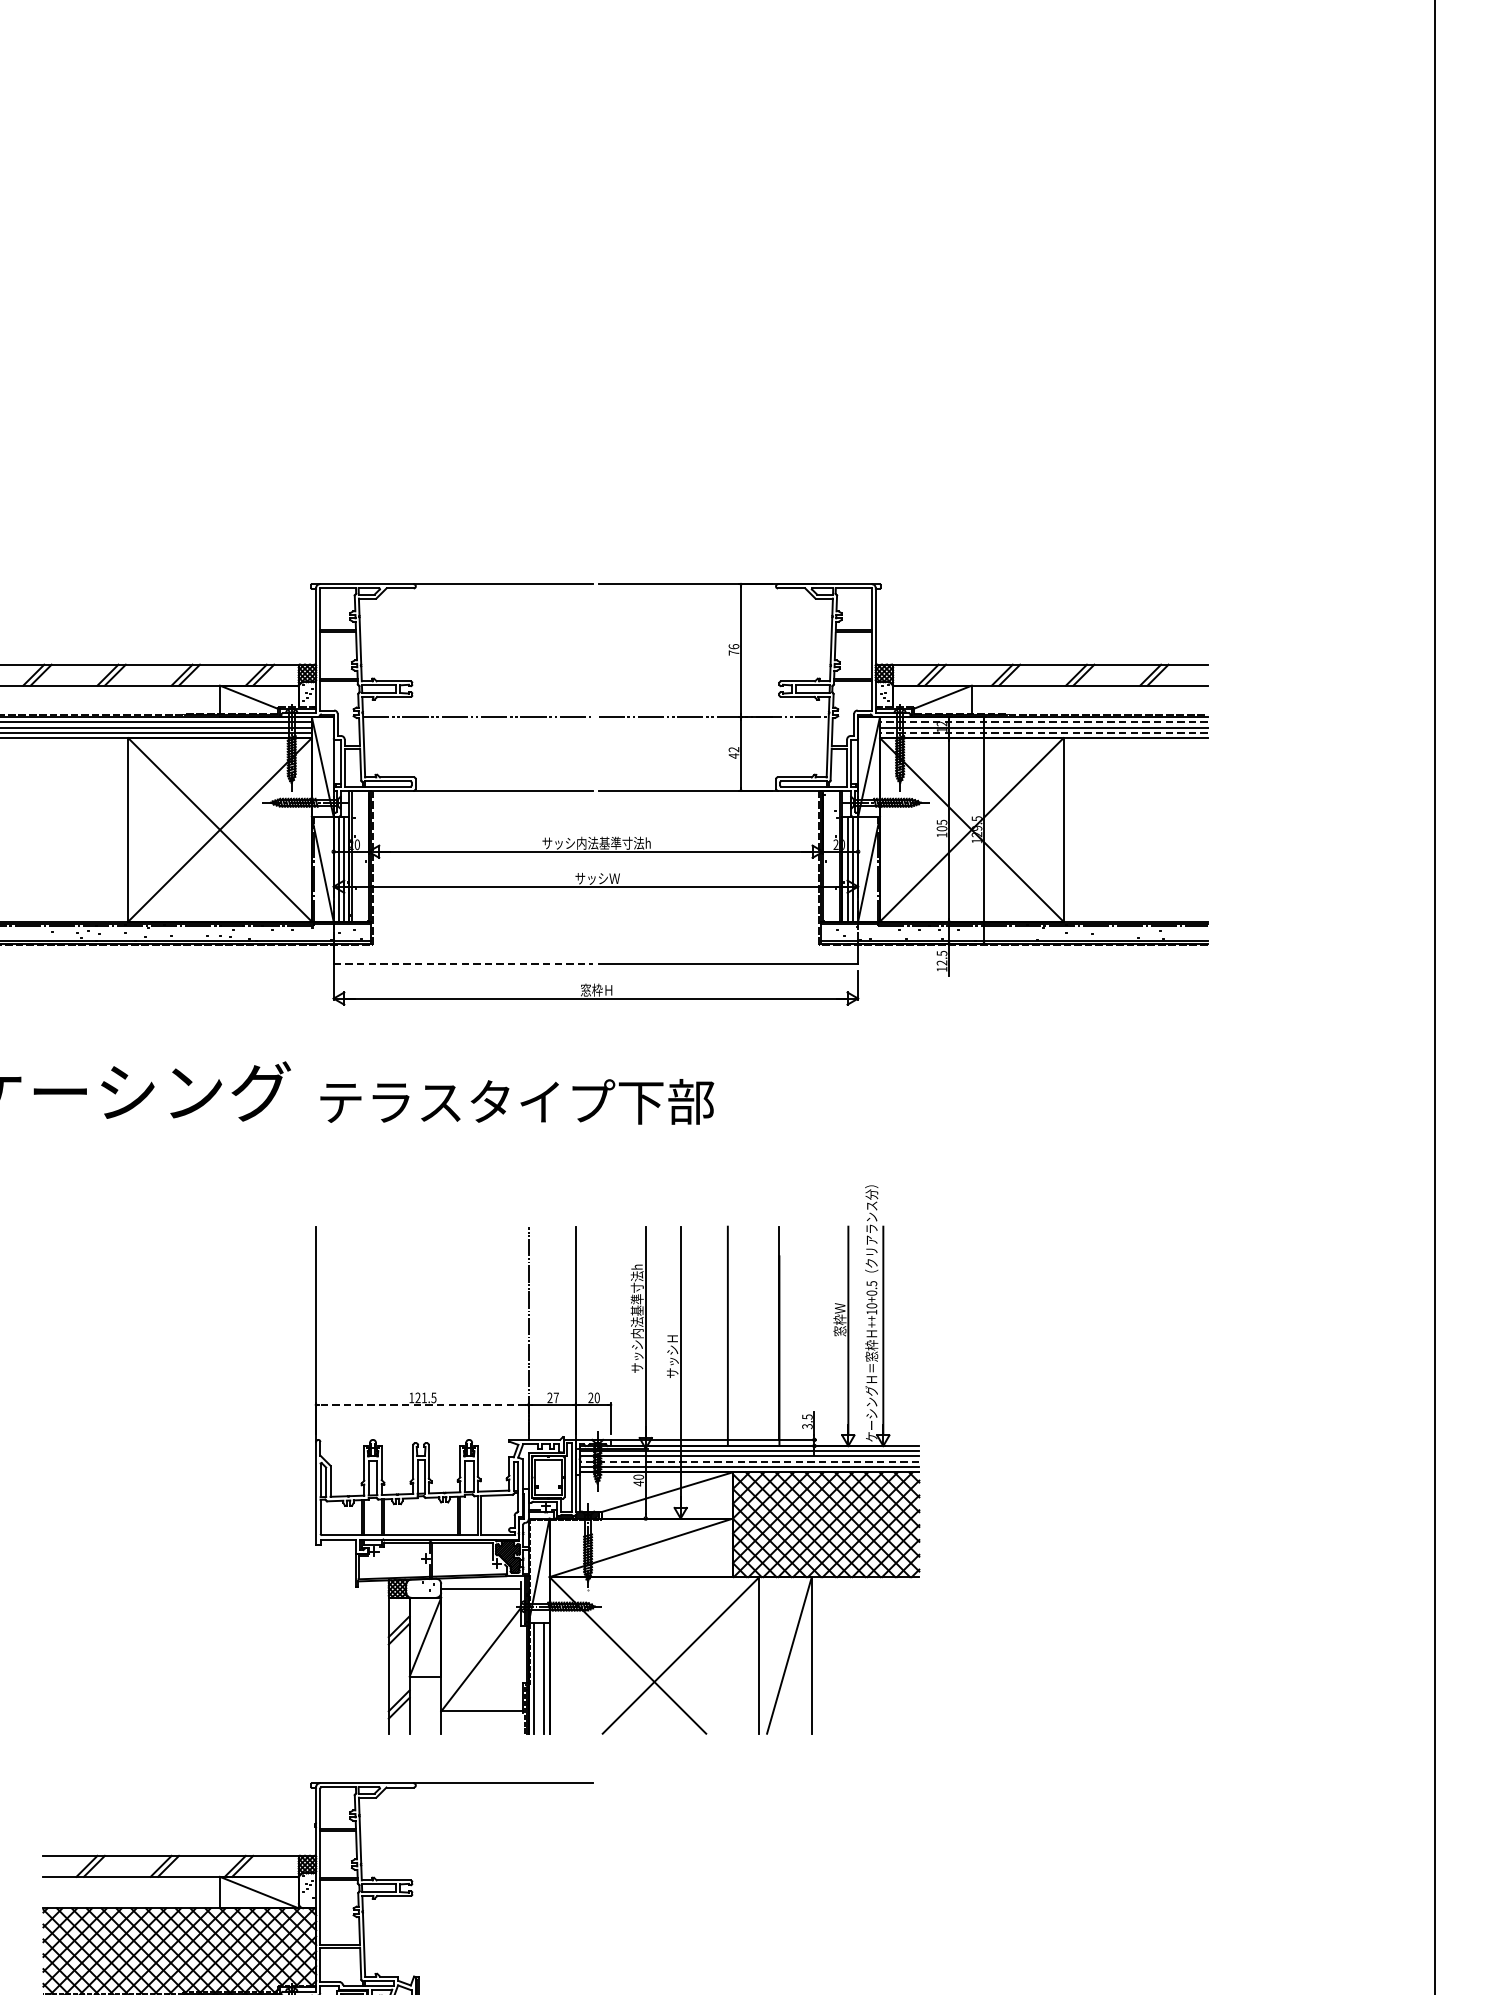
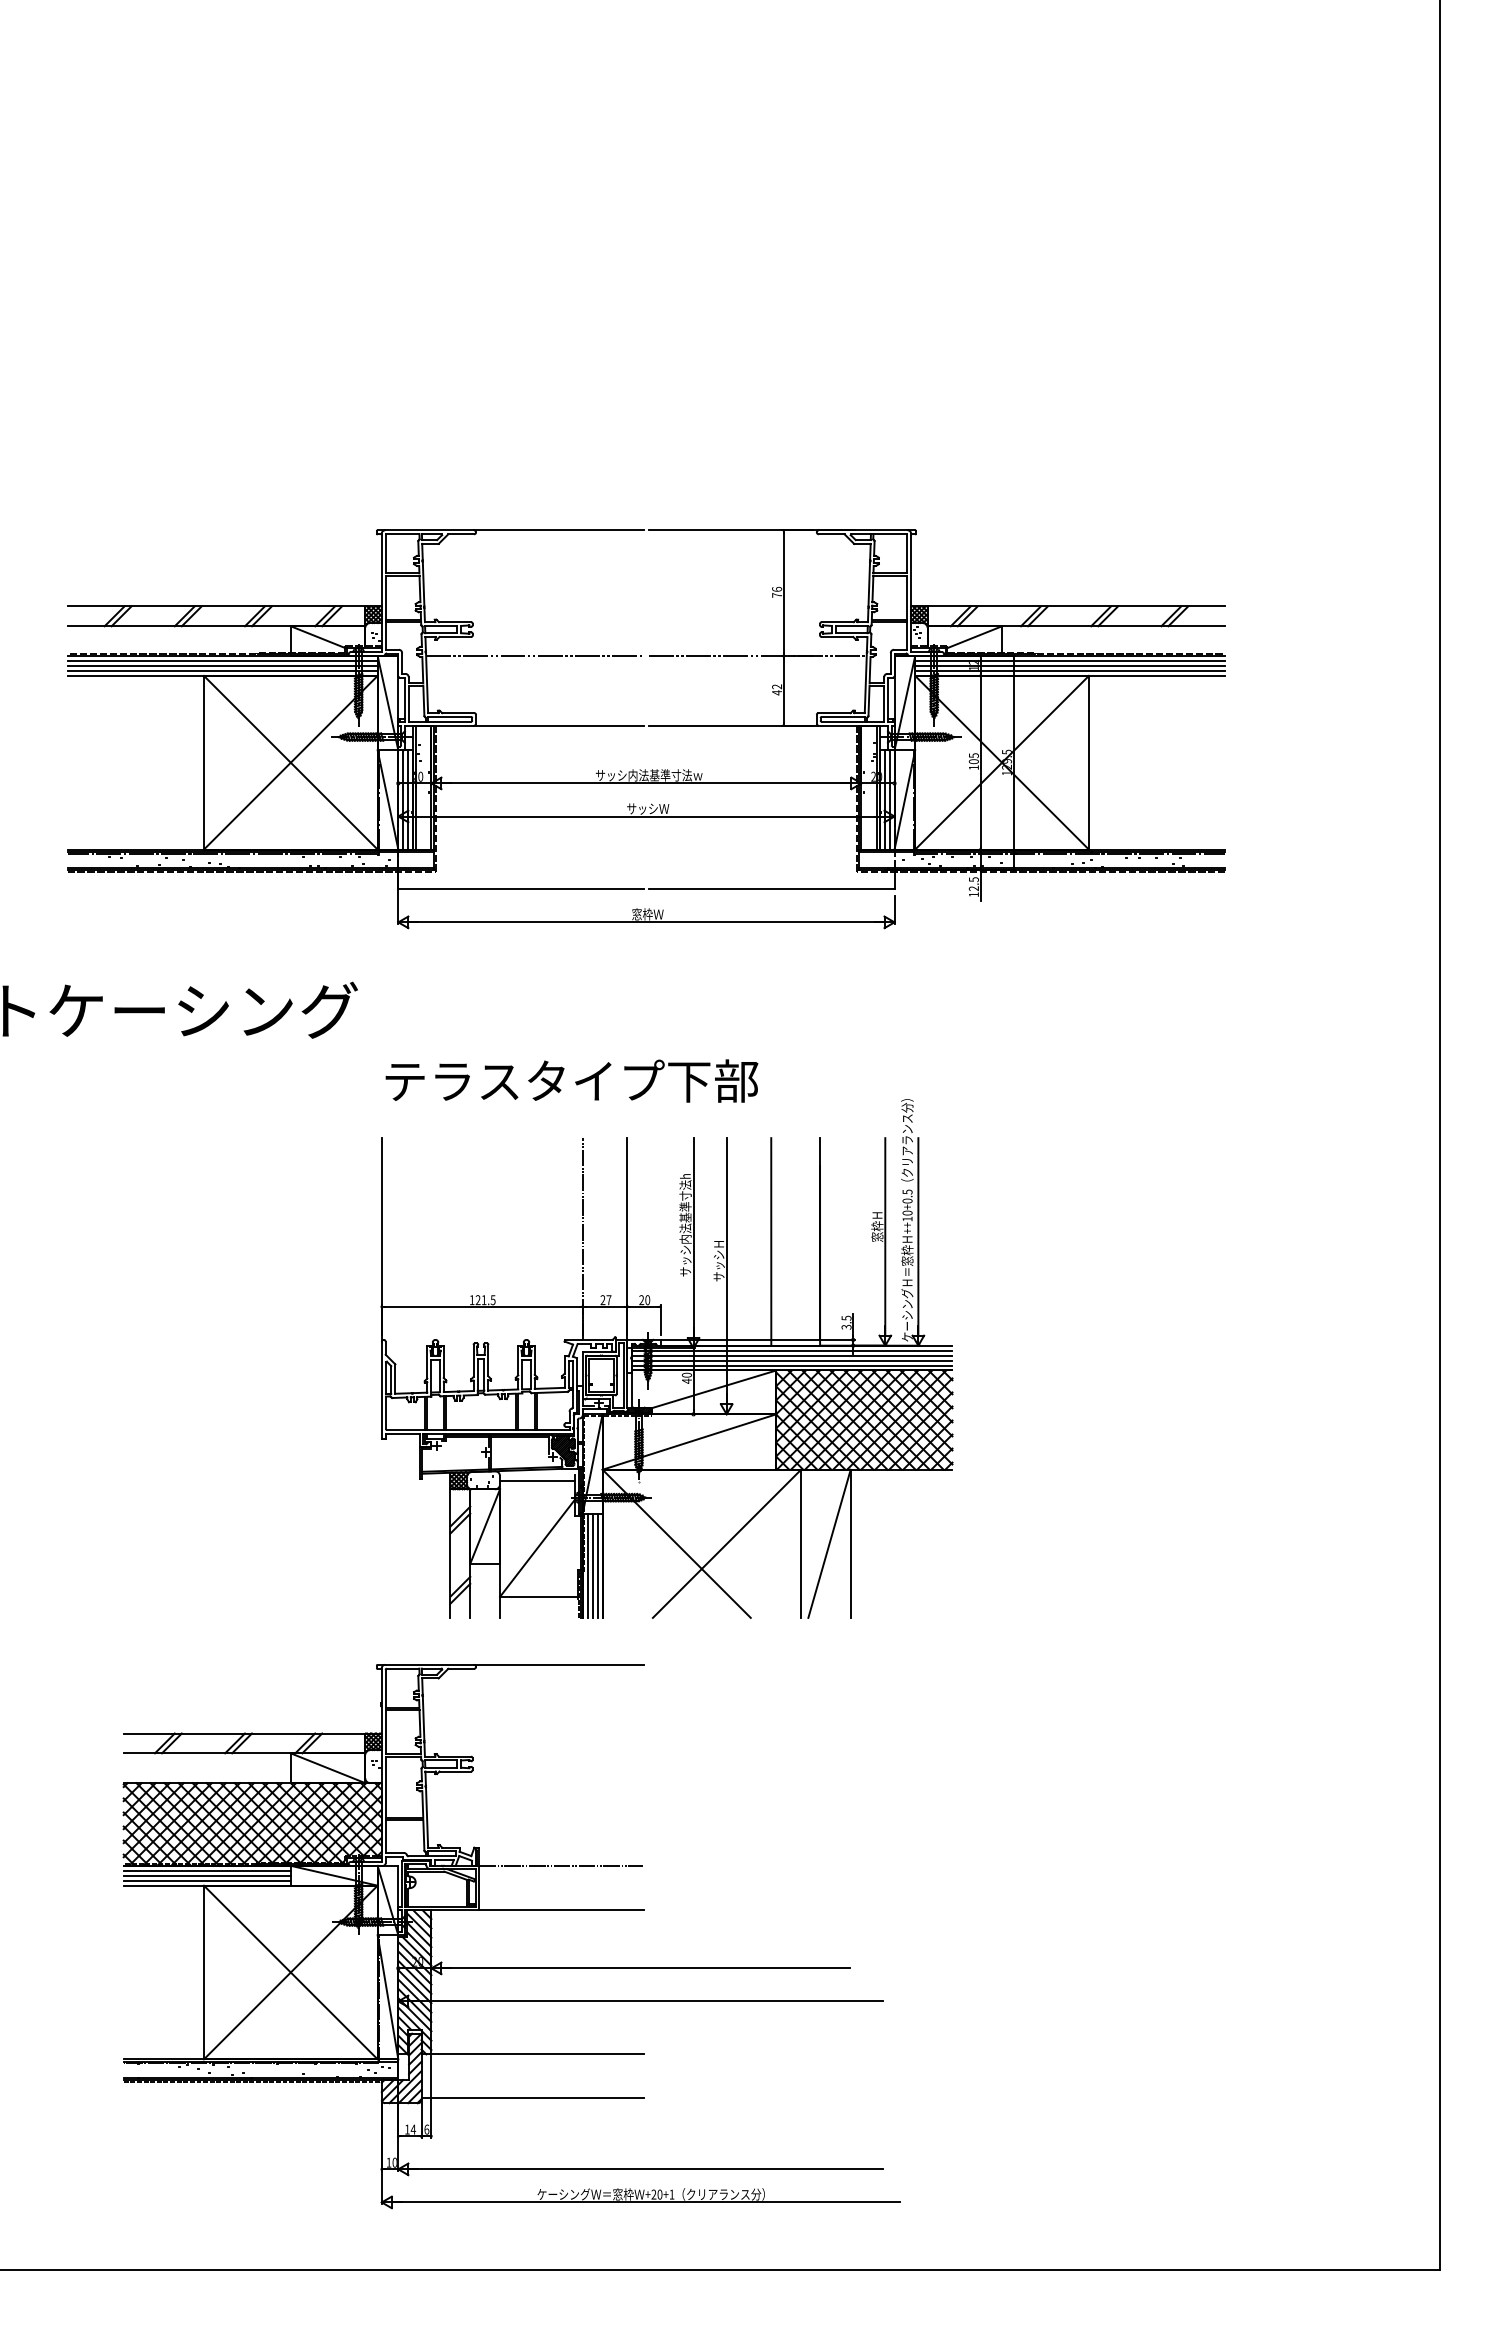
line: (1043, 722) -> (1069, 661), dashed -> solid
line: (1043, 732) -> (1069, 670), dashed -> solid
text: (649, 842) -> (697, 774), サッシ内法基準寸法h -> サッシ内法基準寸法ｗ
line: (463, 963) -> (521, 889), dashed -> solid
text: (608, 990) -> (658, 914), 窓枠Ｈ -> 窓枠Ｗ
text: (516, 1101) -> (571, 1080), moved
text: (840, 1308) -> (877, 1215), 窓枠Ｗ -> 窓枠Ｈ
line: (422, 1404) -> (482, 1306), dashed -> solid
line: (749, 1461) -> (791, 1360), dashed -> solid
line: (538, 1678) -> (592, 1565), added

